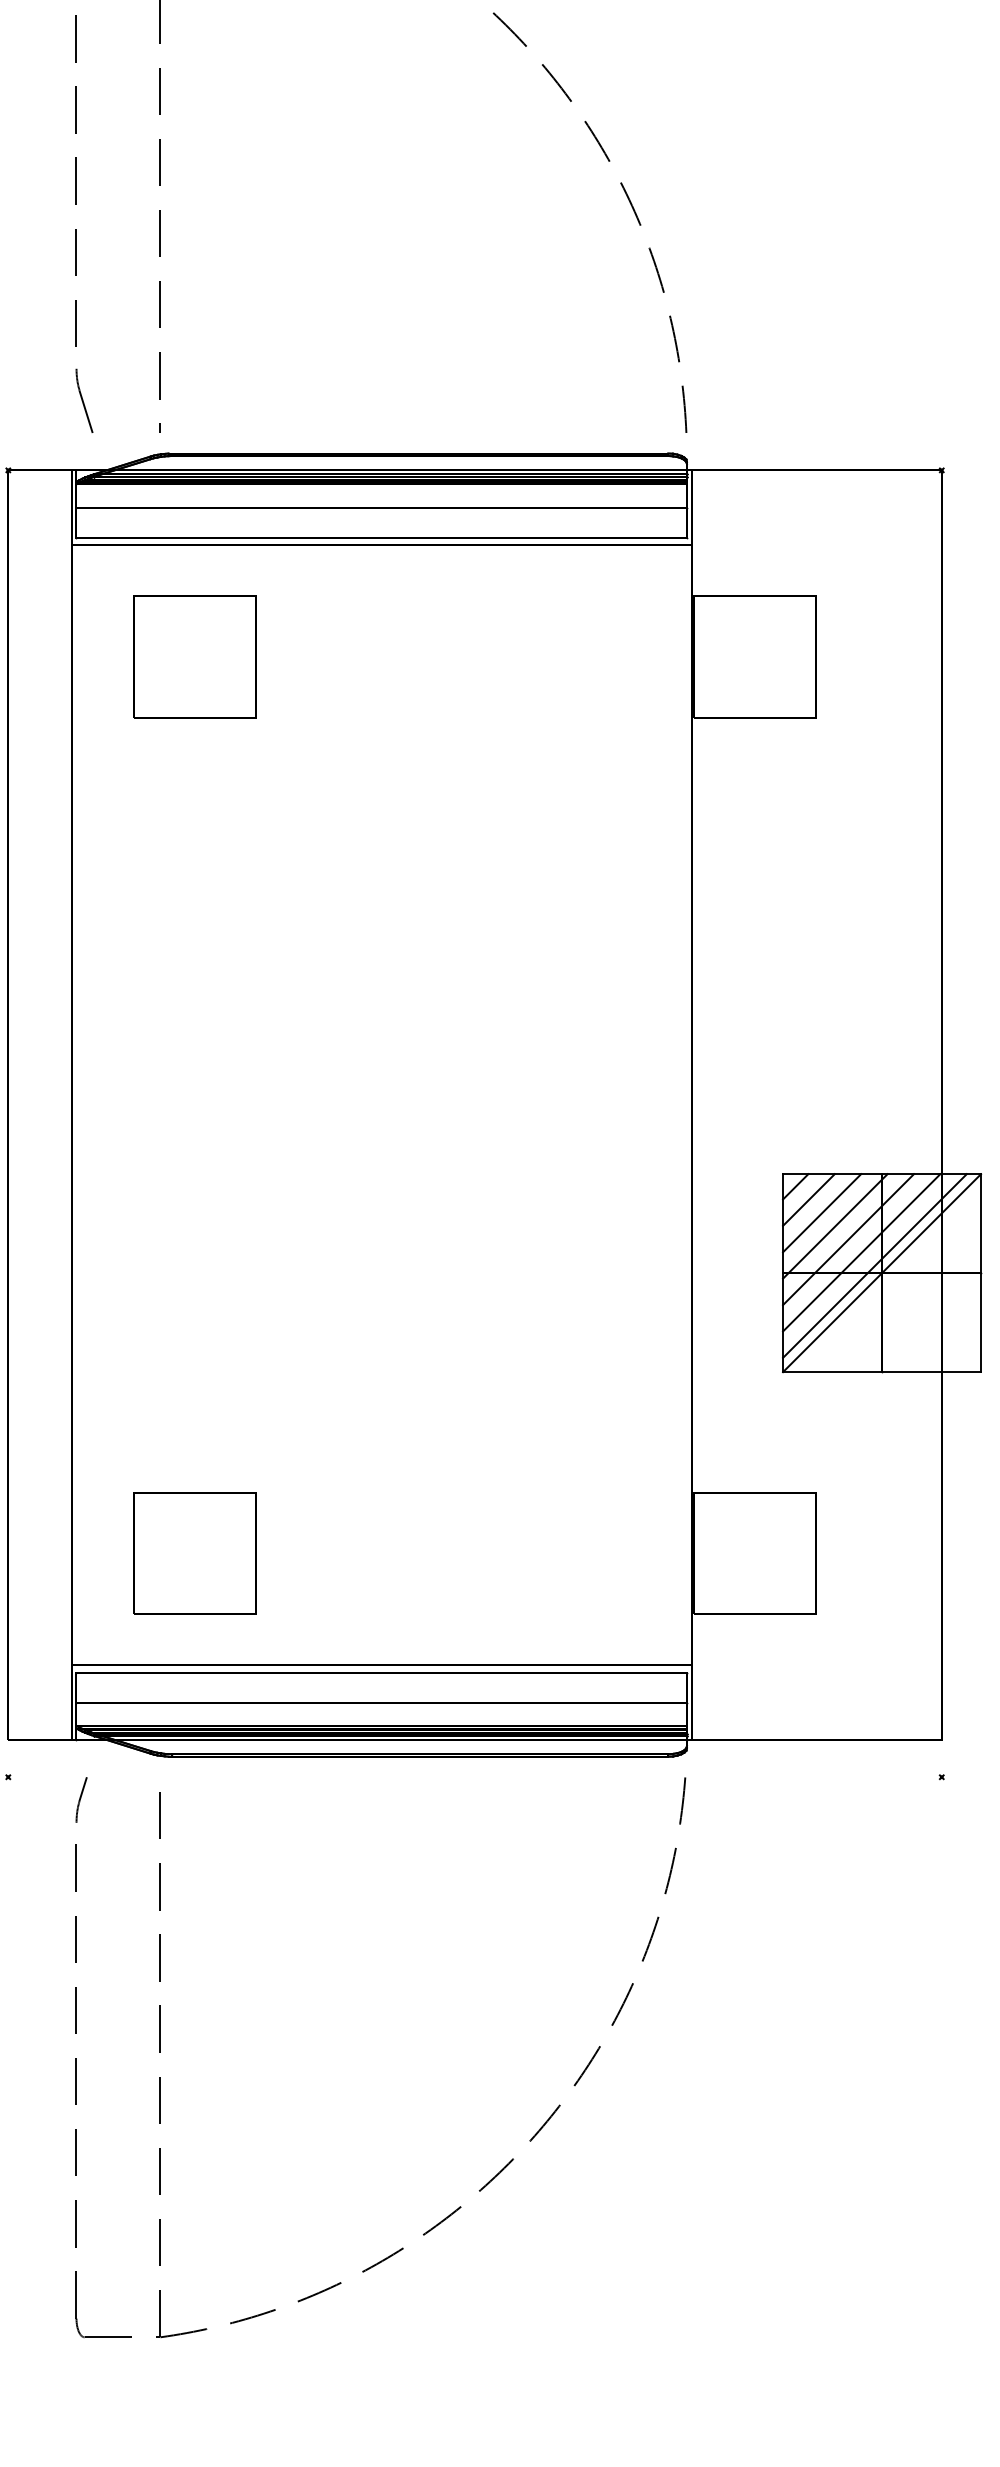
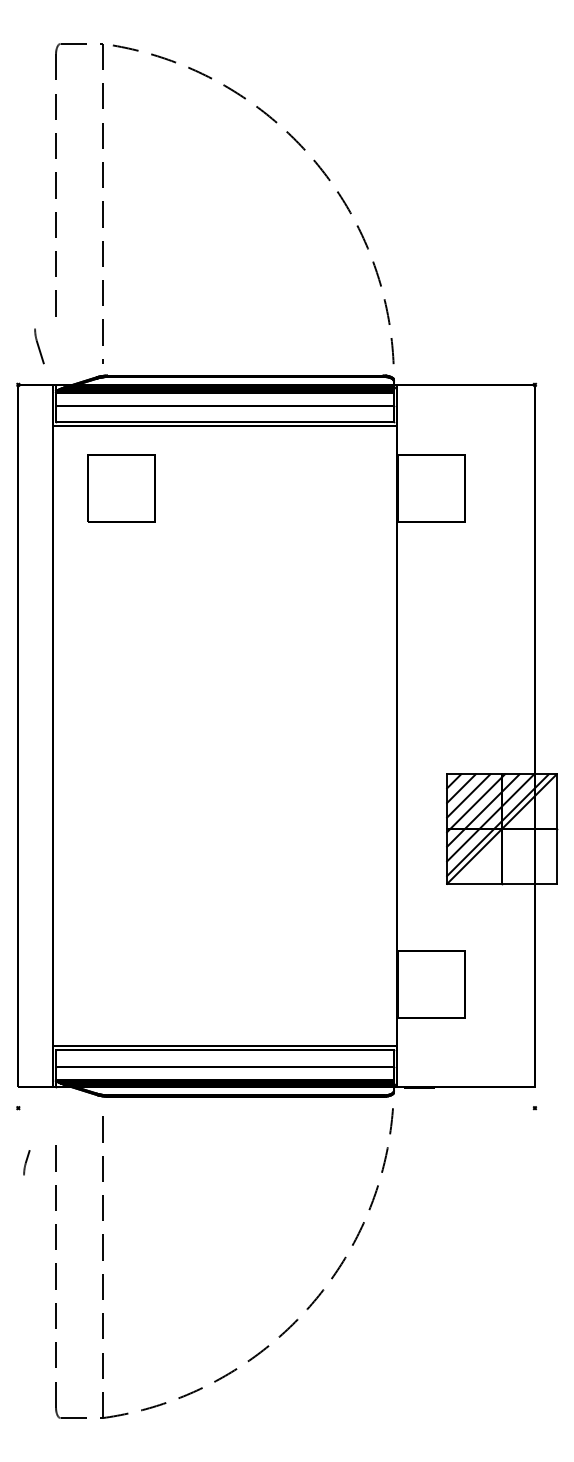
part: (84, 401) -> (39, 346), moved
part: (194, 1553) -> (121, 984), removed
line: (80, 1799) -> (26, 1162), moved

